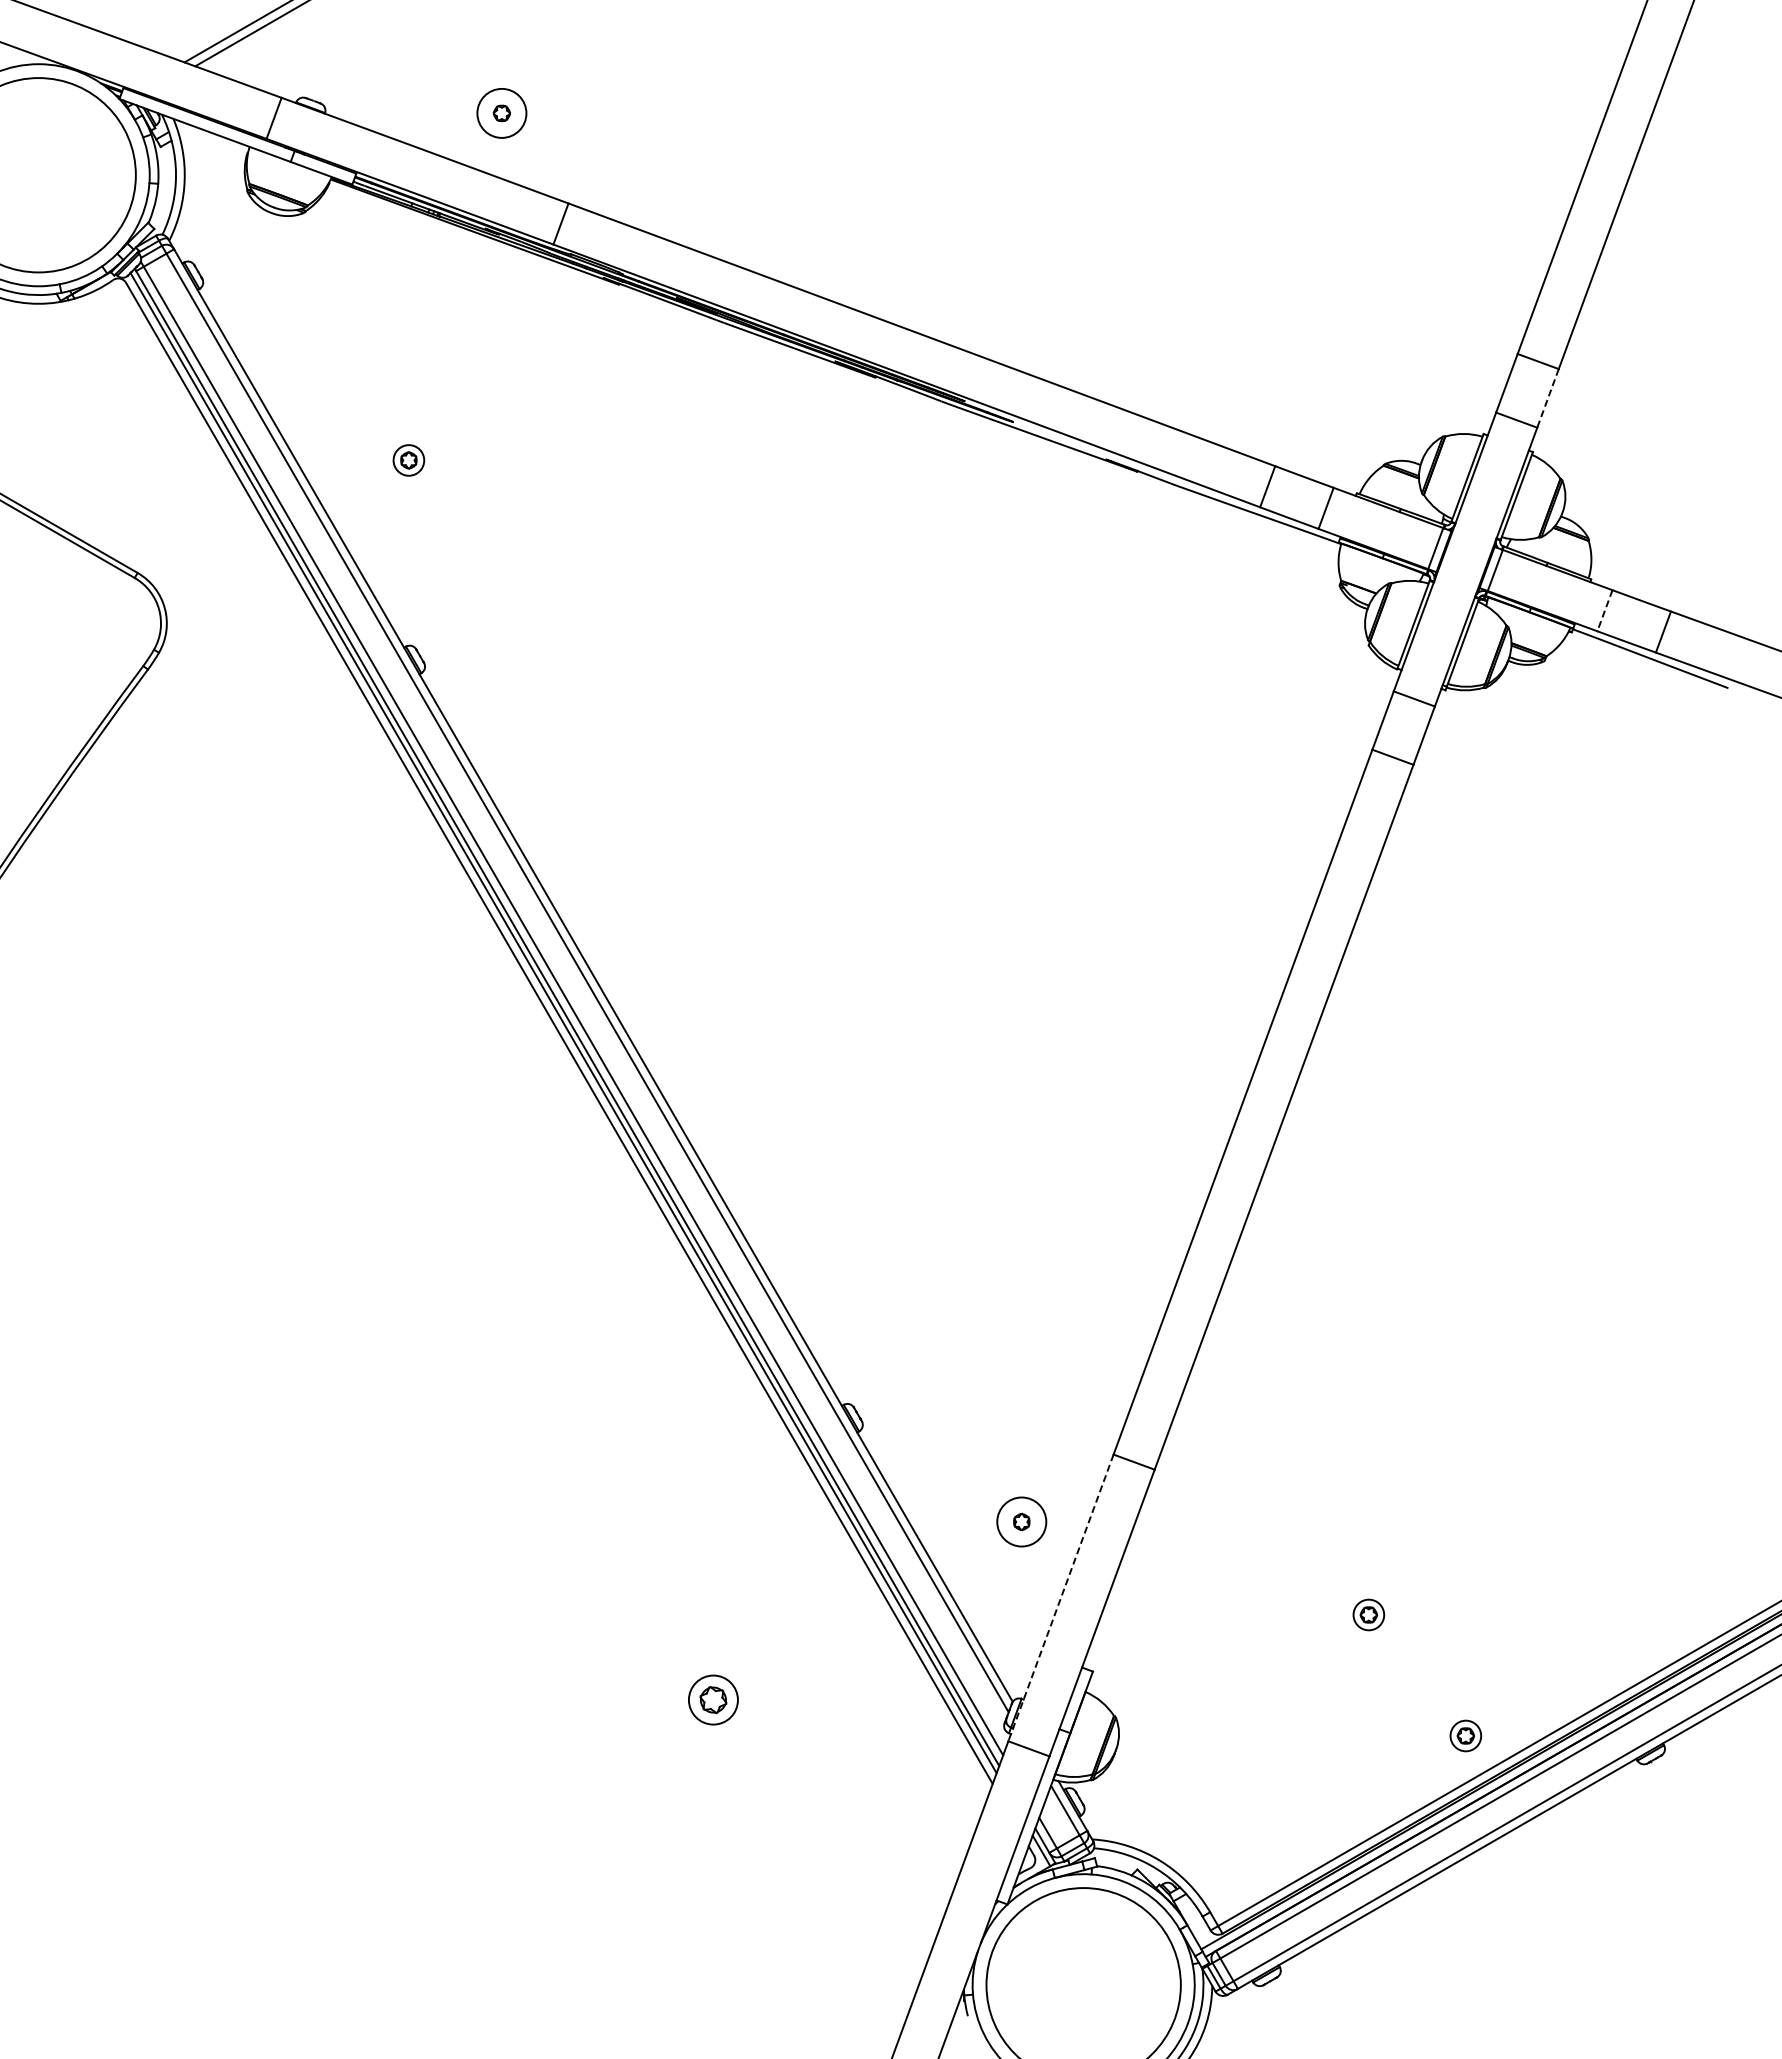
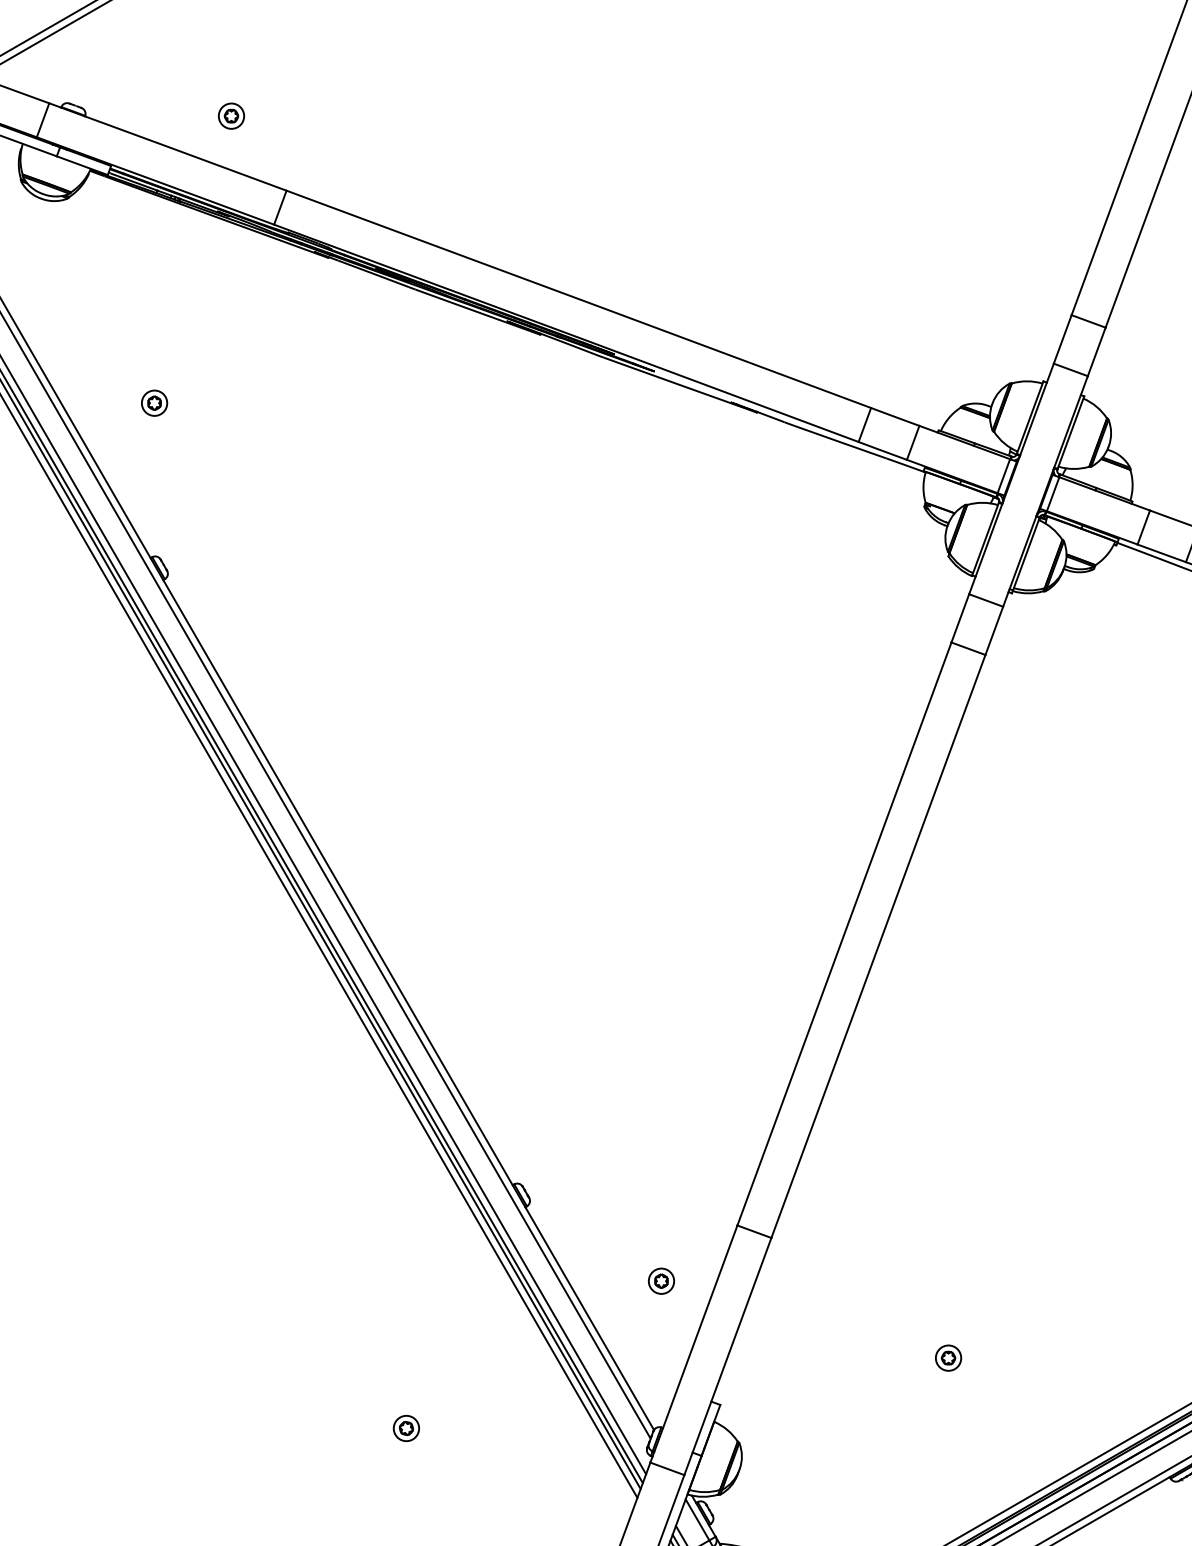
circle: (501, 113) -> (231, 116), size x0.62
line: (1547, 398) -> (1096, 351), dashed -> solid
line: (1604, 610) -> (1143, 527), dashed -> solid
circle: (1021, 1521) -> (661, 1280), size x0.62
line: (1061, 1597) -> (694, 1343), dashed -> solid
part: (713, 1699) -> (406, 1428), size x0.62
part: (1465, 1735) -> (1028, 1457), removed

